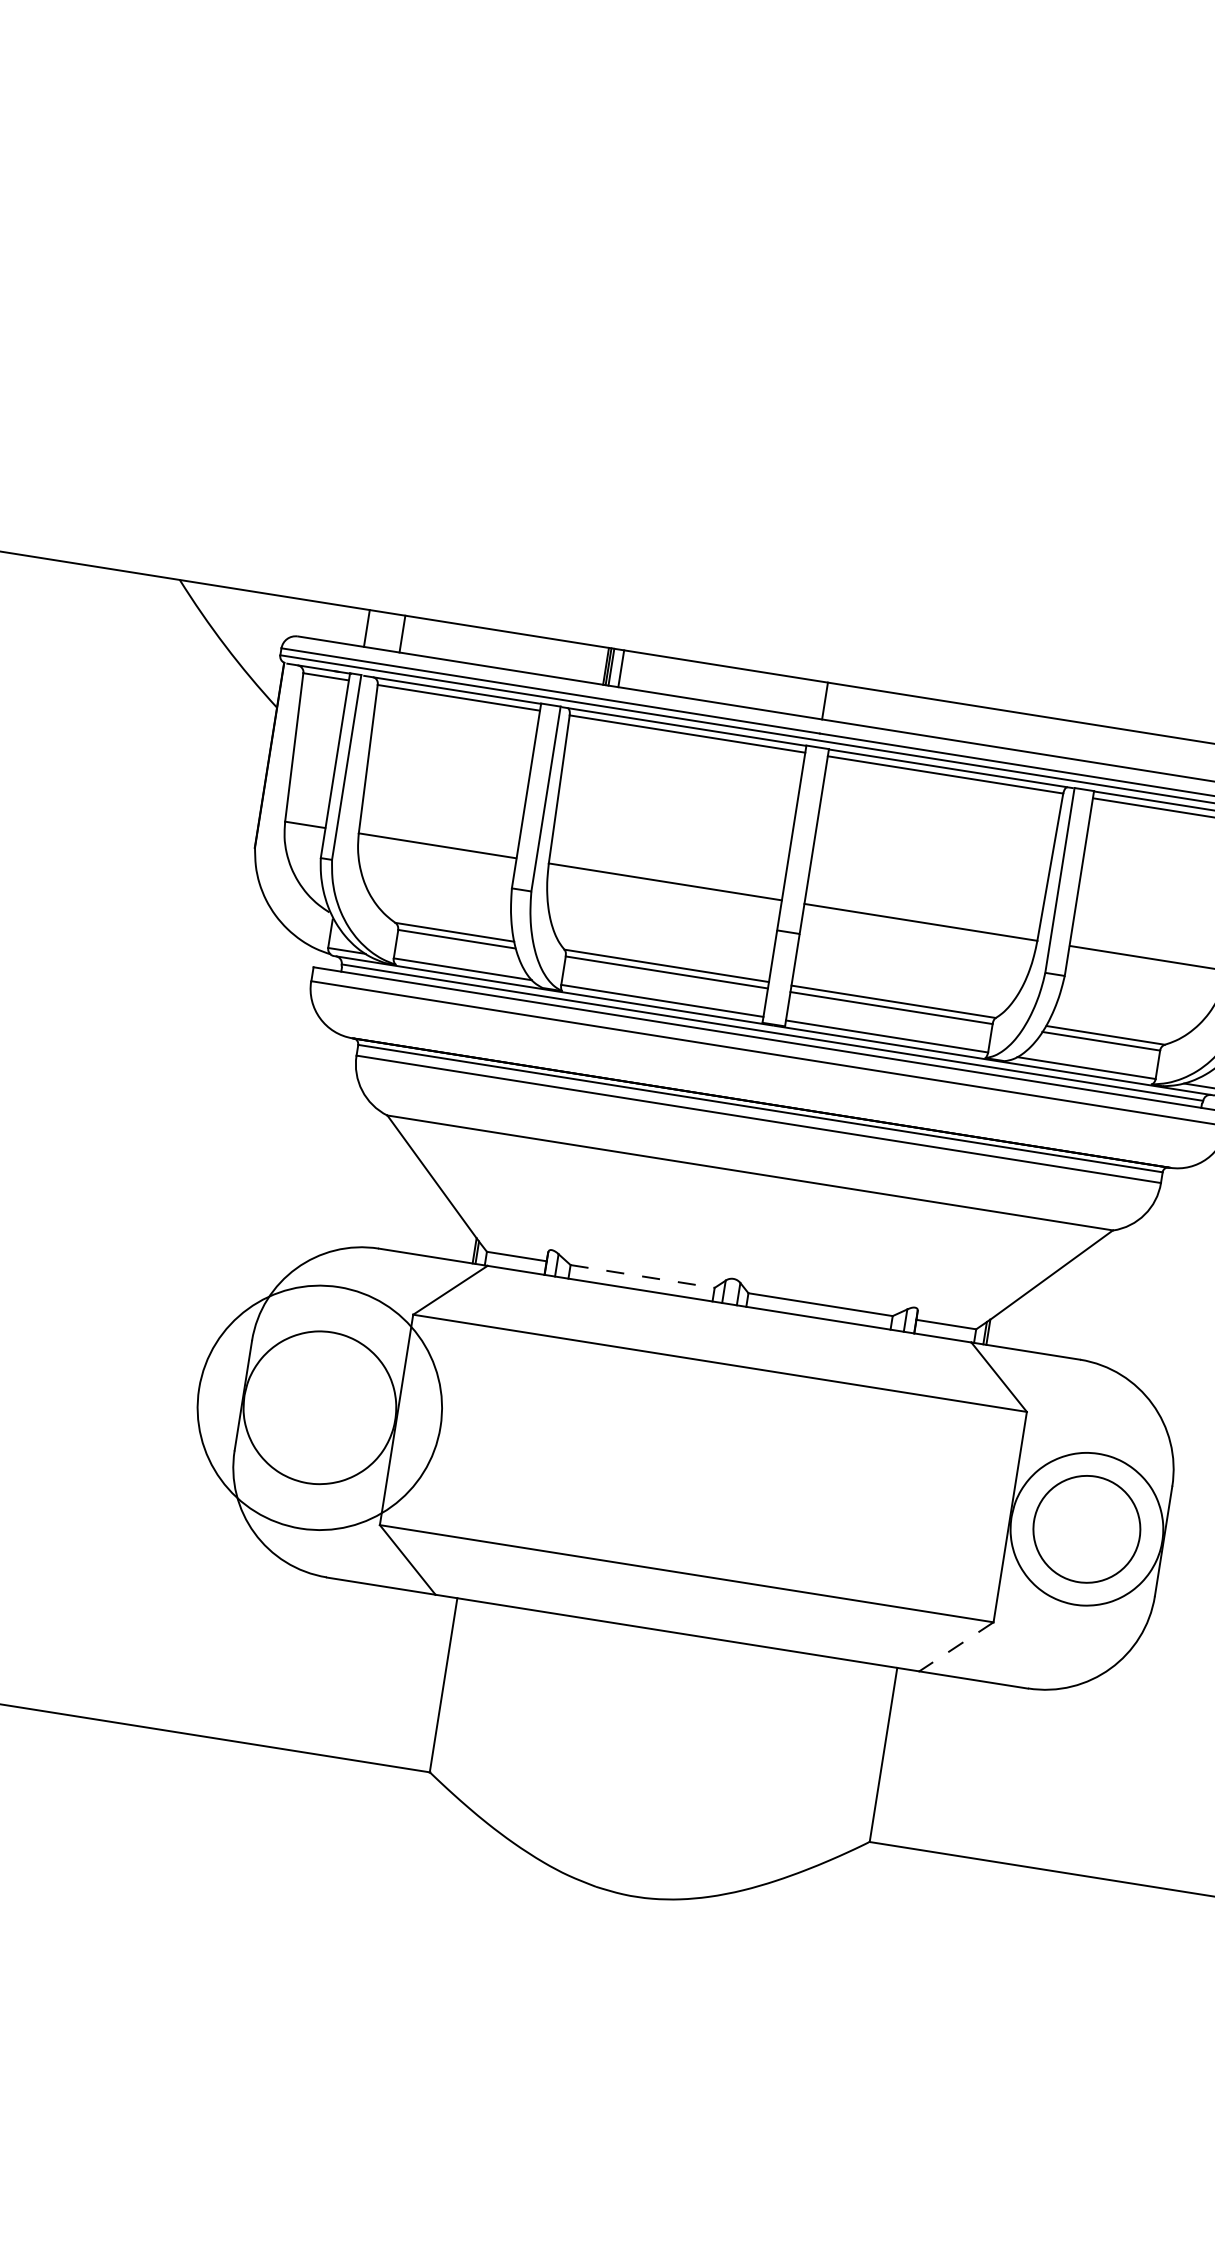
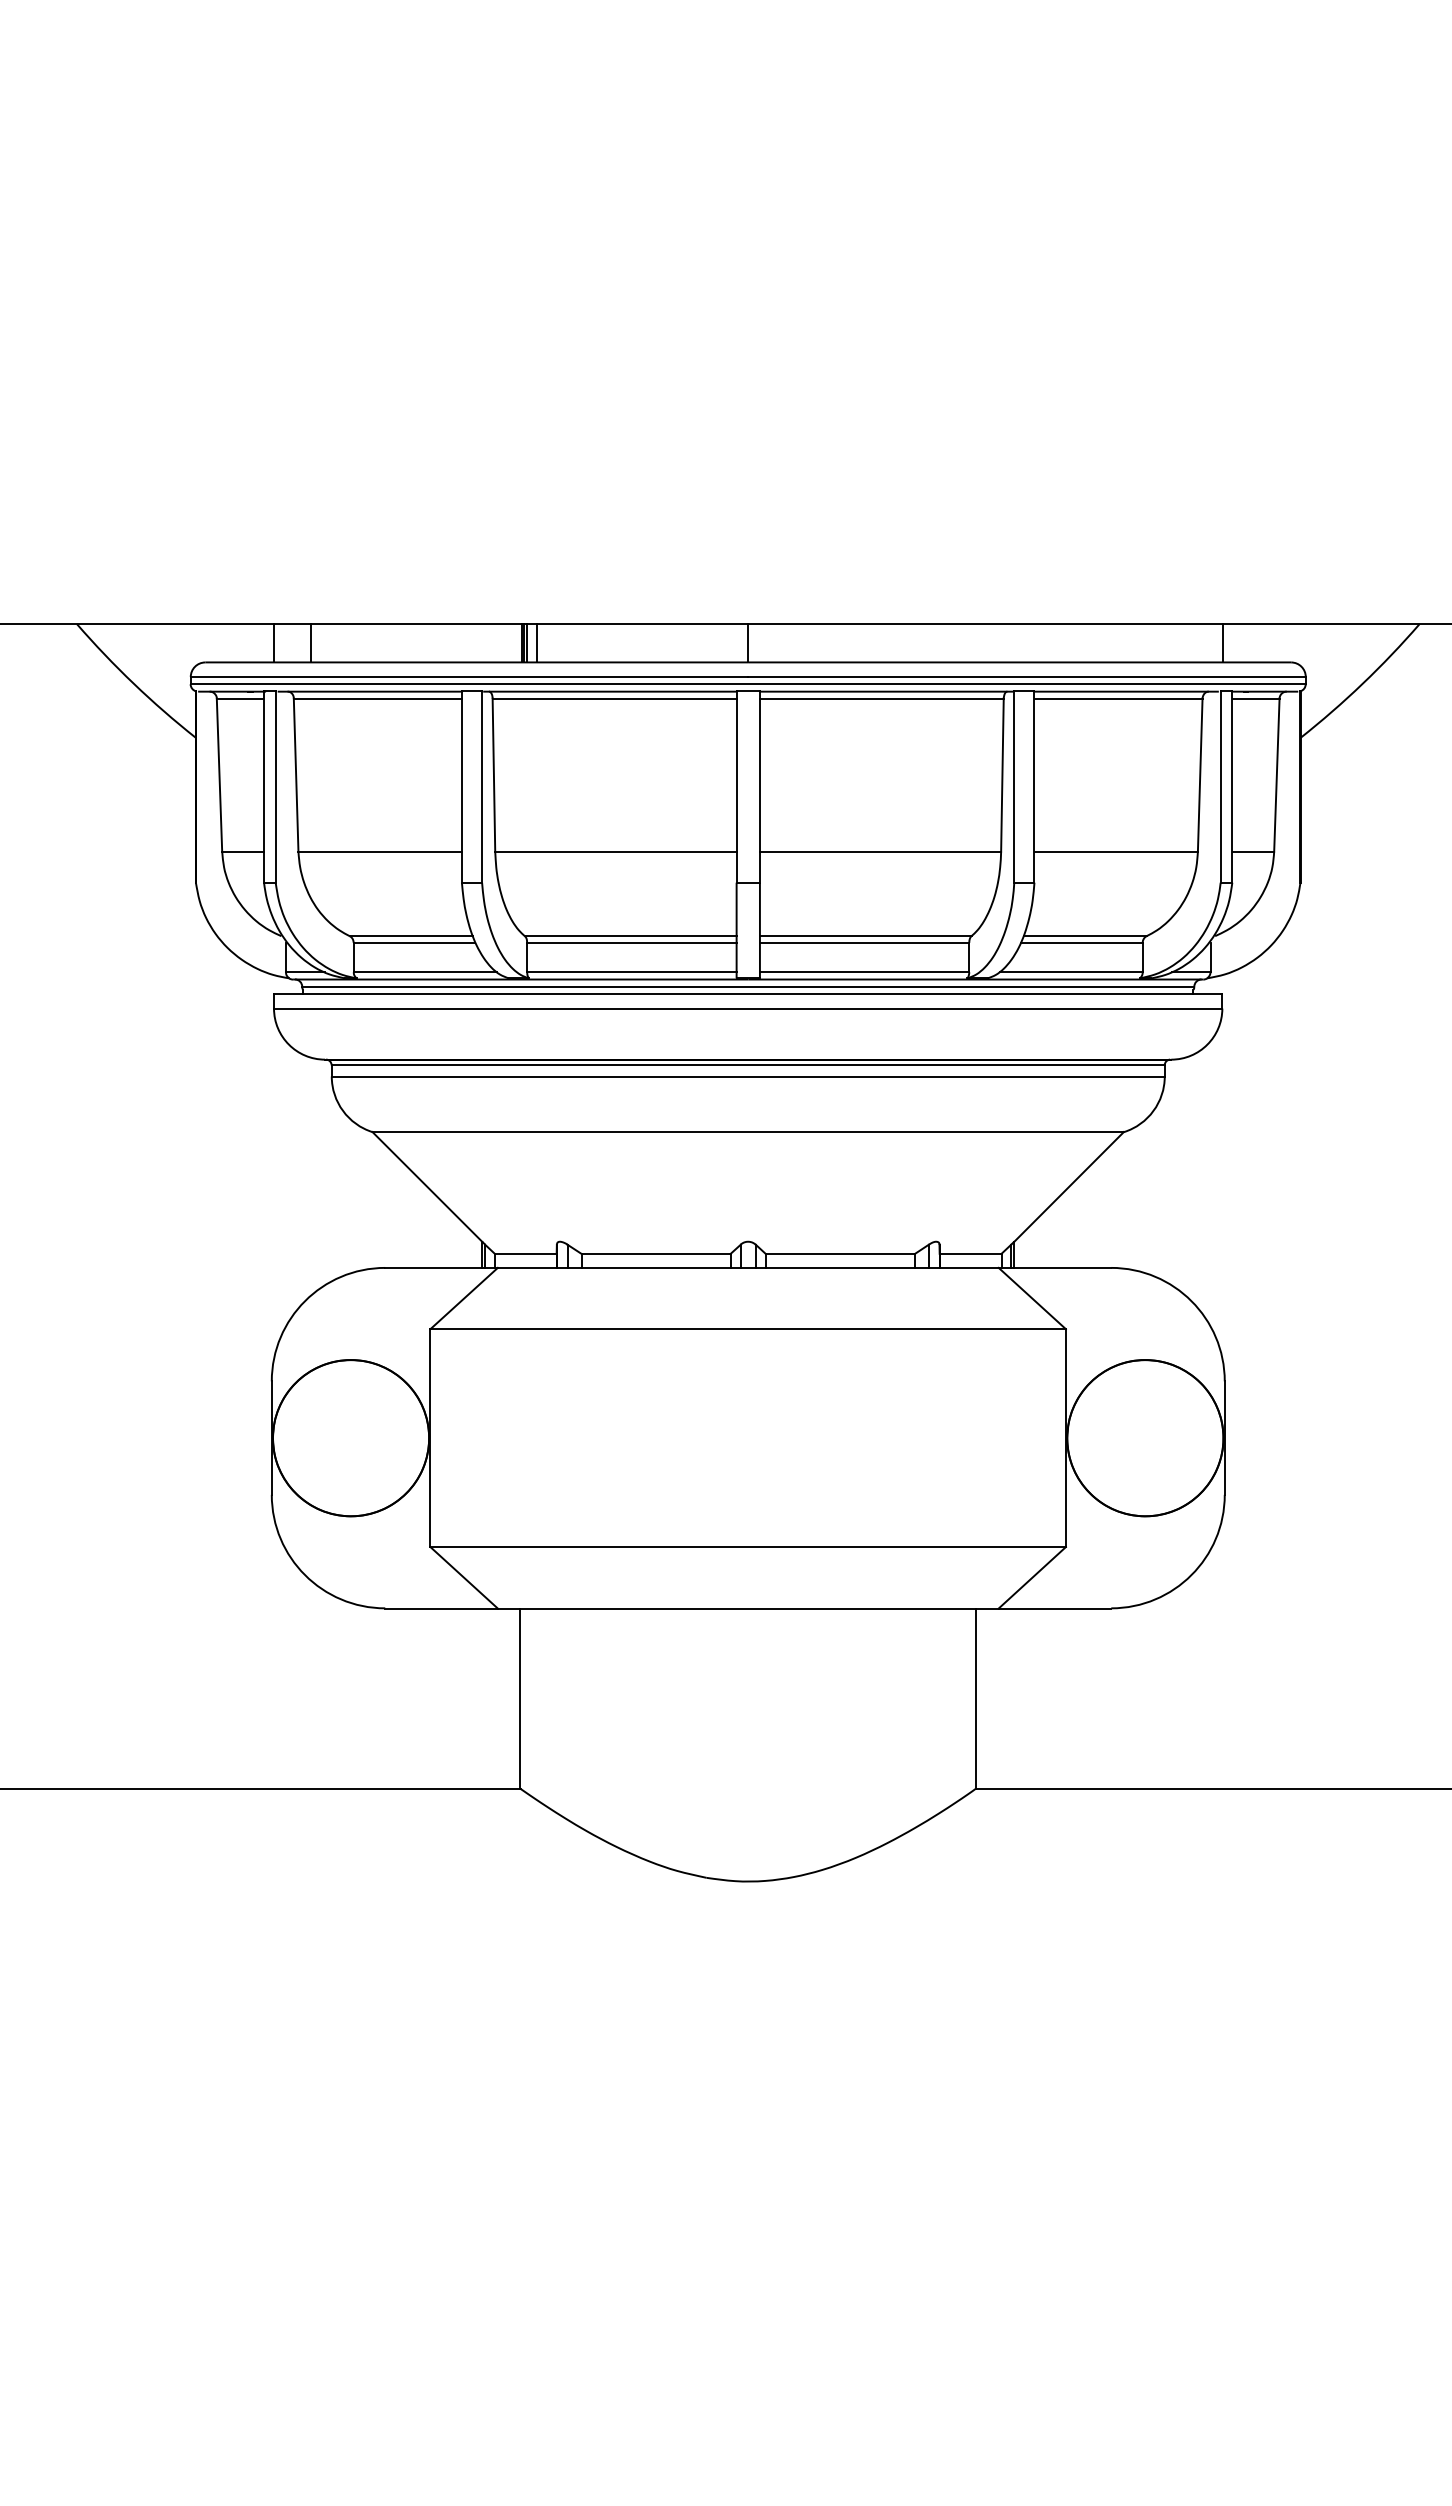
line: (643, 1276) -> (656, 1253), dashed -> solid
circle: (319, 1408) -> (350, 1438), size x0.62
circle: (1087, 1529) -> (1145, 1438), size x1.43
line: (956, 1646) -> (1032, 1577), dashed -> solid

